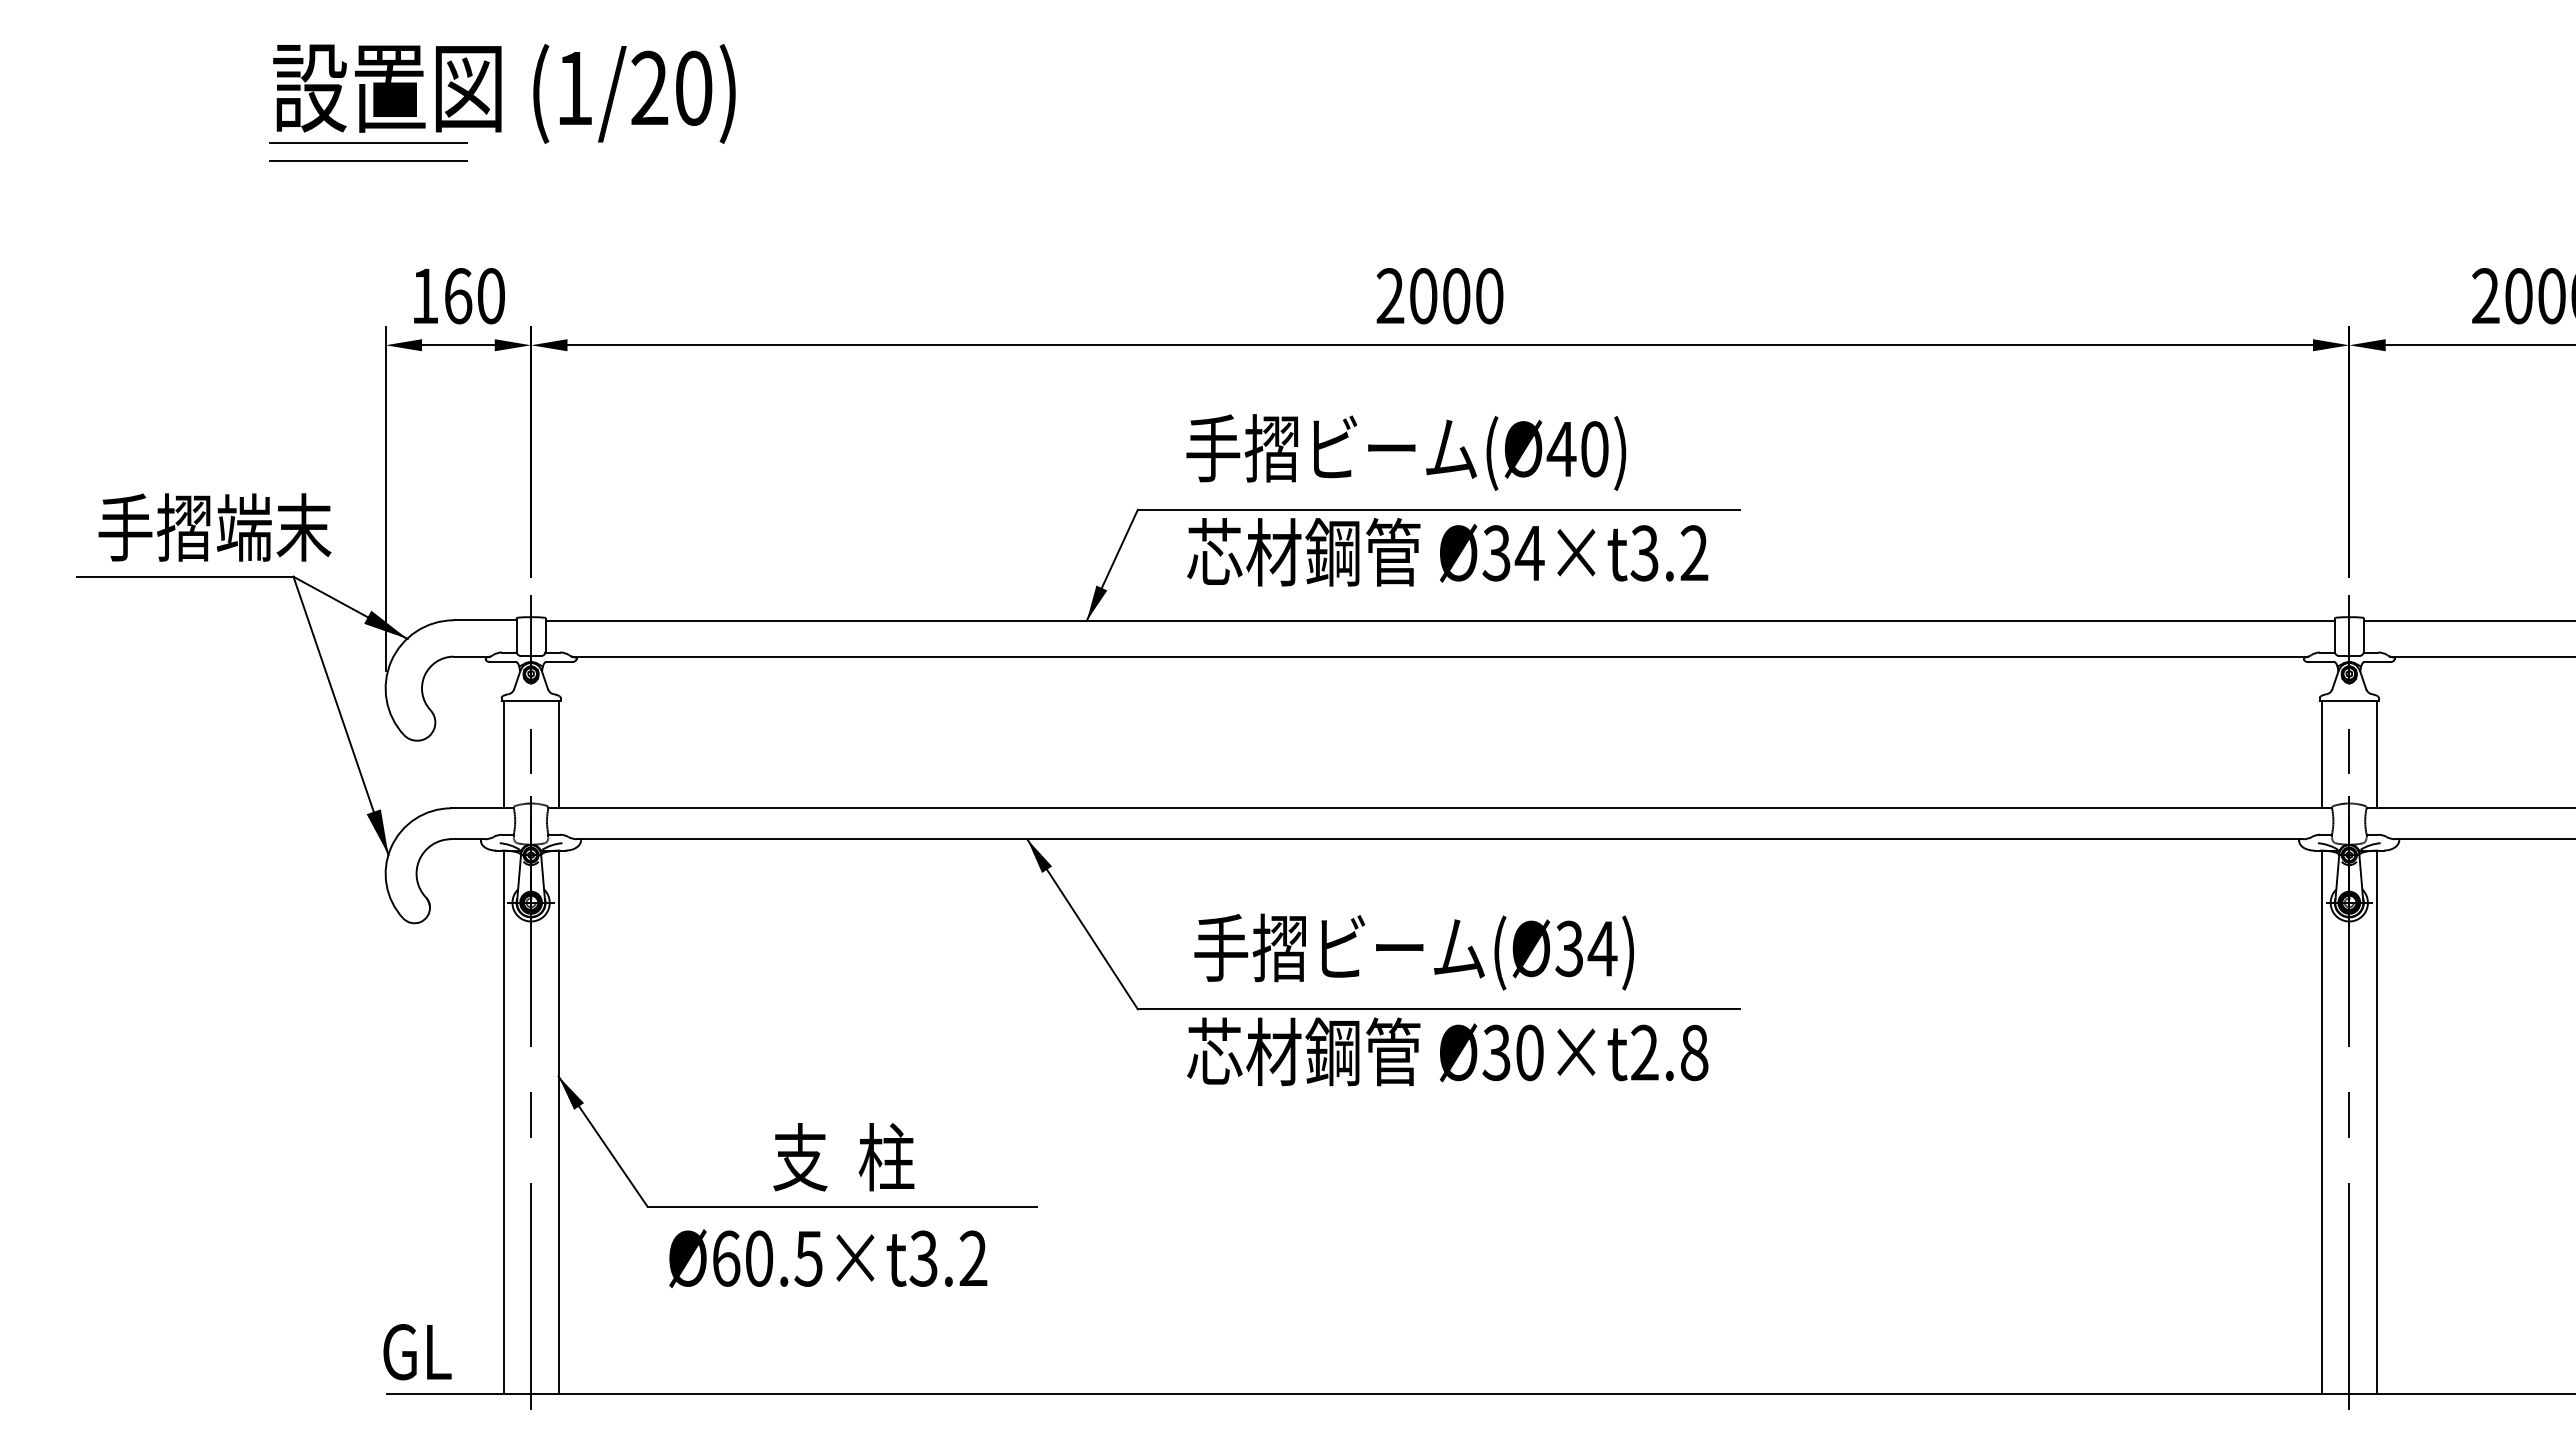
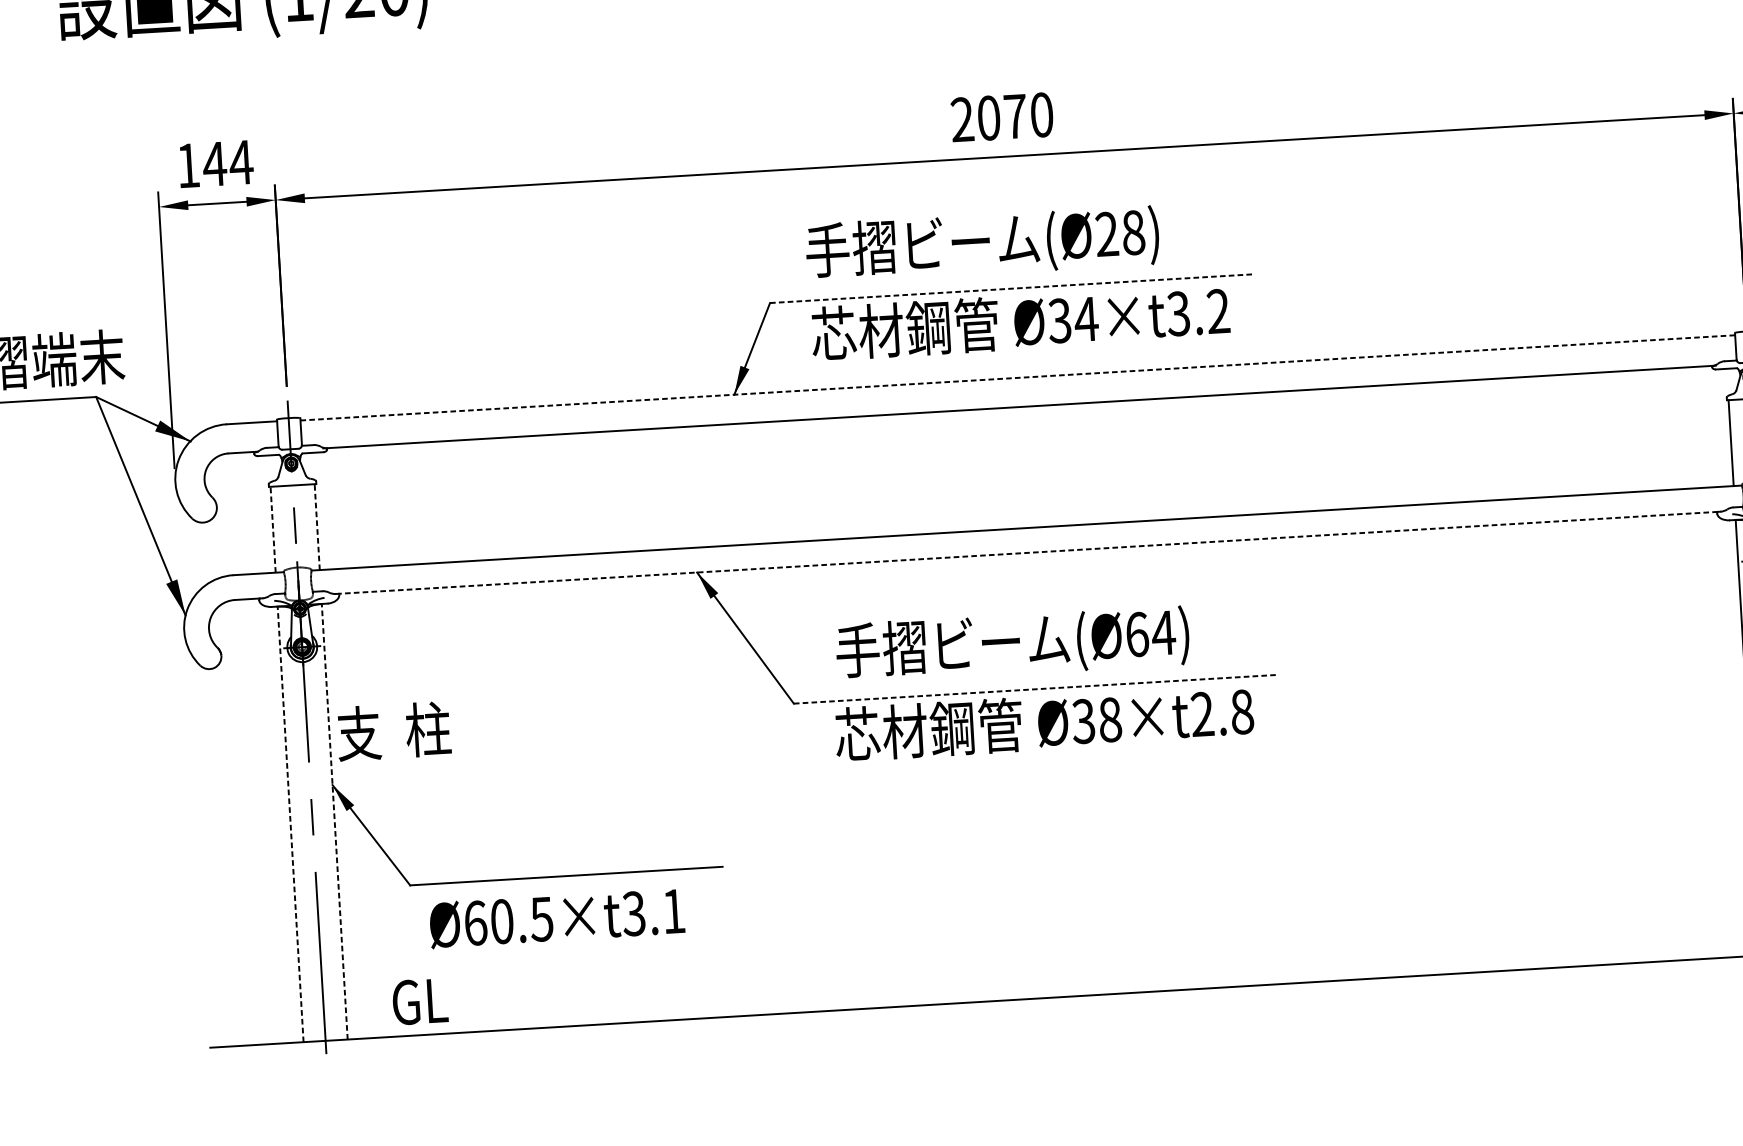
line: (368, 142) -> (135, 45), removed
line: (368, 161) -> (136, 60), removed
text: (474, 296) -> (227, 163), 160 -> 144
text: (1456, 296) -> (1015, 116), 2000 -> 2070
text: (1577, 449) -> (1119, 233), (Ø40) -> (Ø28)
line: (1438, 509) -> (1011, 288), solid -> dashed
line: (1440, 621) -> (1018, 378), solid -> dashed
line: (503, 754) -> (273, 529), solid -> dashed
line: (558, 754) -> (317, 526), solid -> dashed
line: (1439, 839) -> (1027, 553), solid -> dashed
text: (1569, 948) -> (1137, 634), (Ø34) -> (Ø64)
line: (1438, 1009) -> (1034, 689), solid -> dashed
text: (1529, 1052) -> (1109, 719), Ø30×t2.8 -> Ø38×t2.8
line: (503, 1122) -> (290, 824), solid -> dashed
line: (558, 1122) -> (334, 822), solid -> dashed
text: (843, 1157) -> (393, 731), moved
text: (973, 1257) -> (673, 910), Ø60.5×t3.2 -> Ø60.5×t3.1
text: (417, 1352) -> (420, 1002), moved

